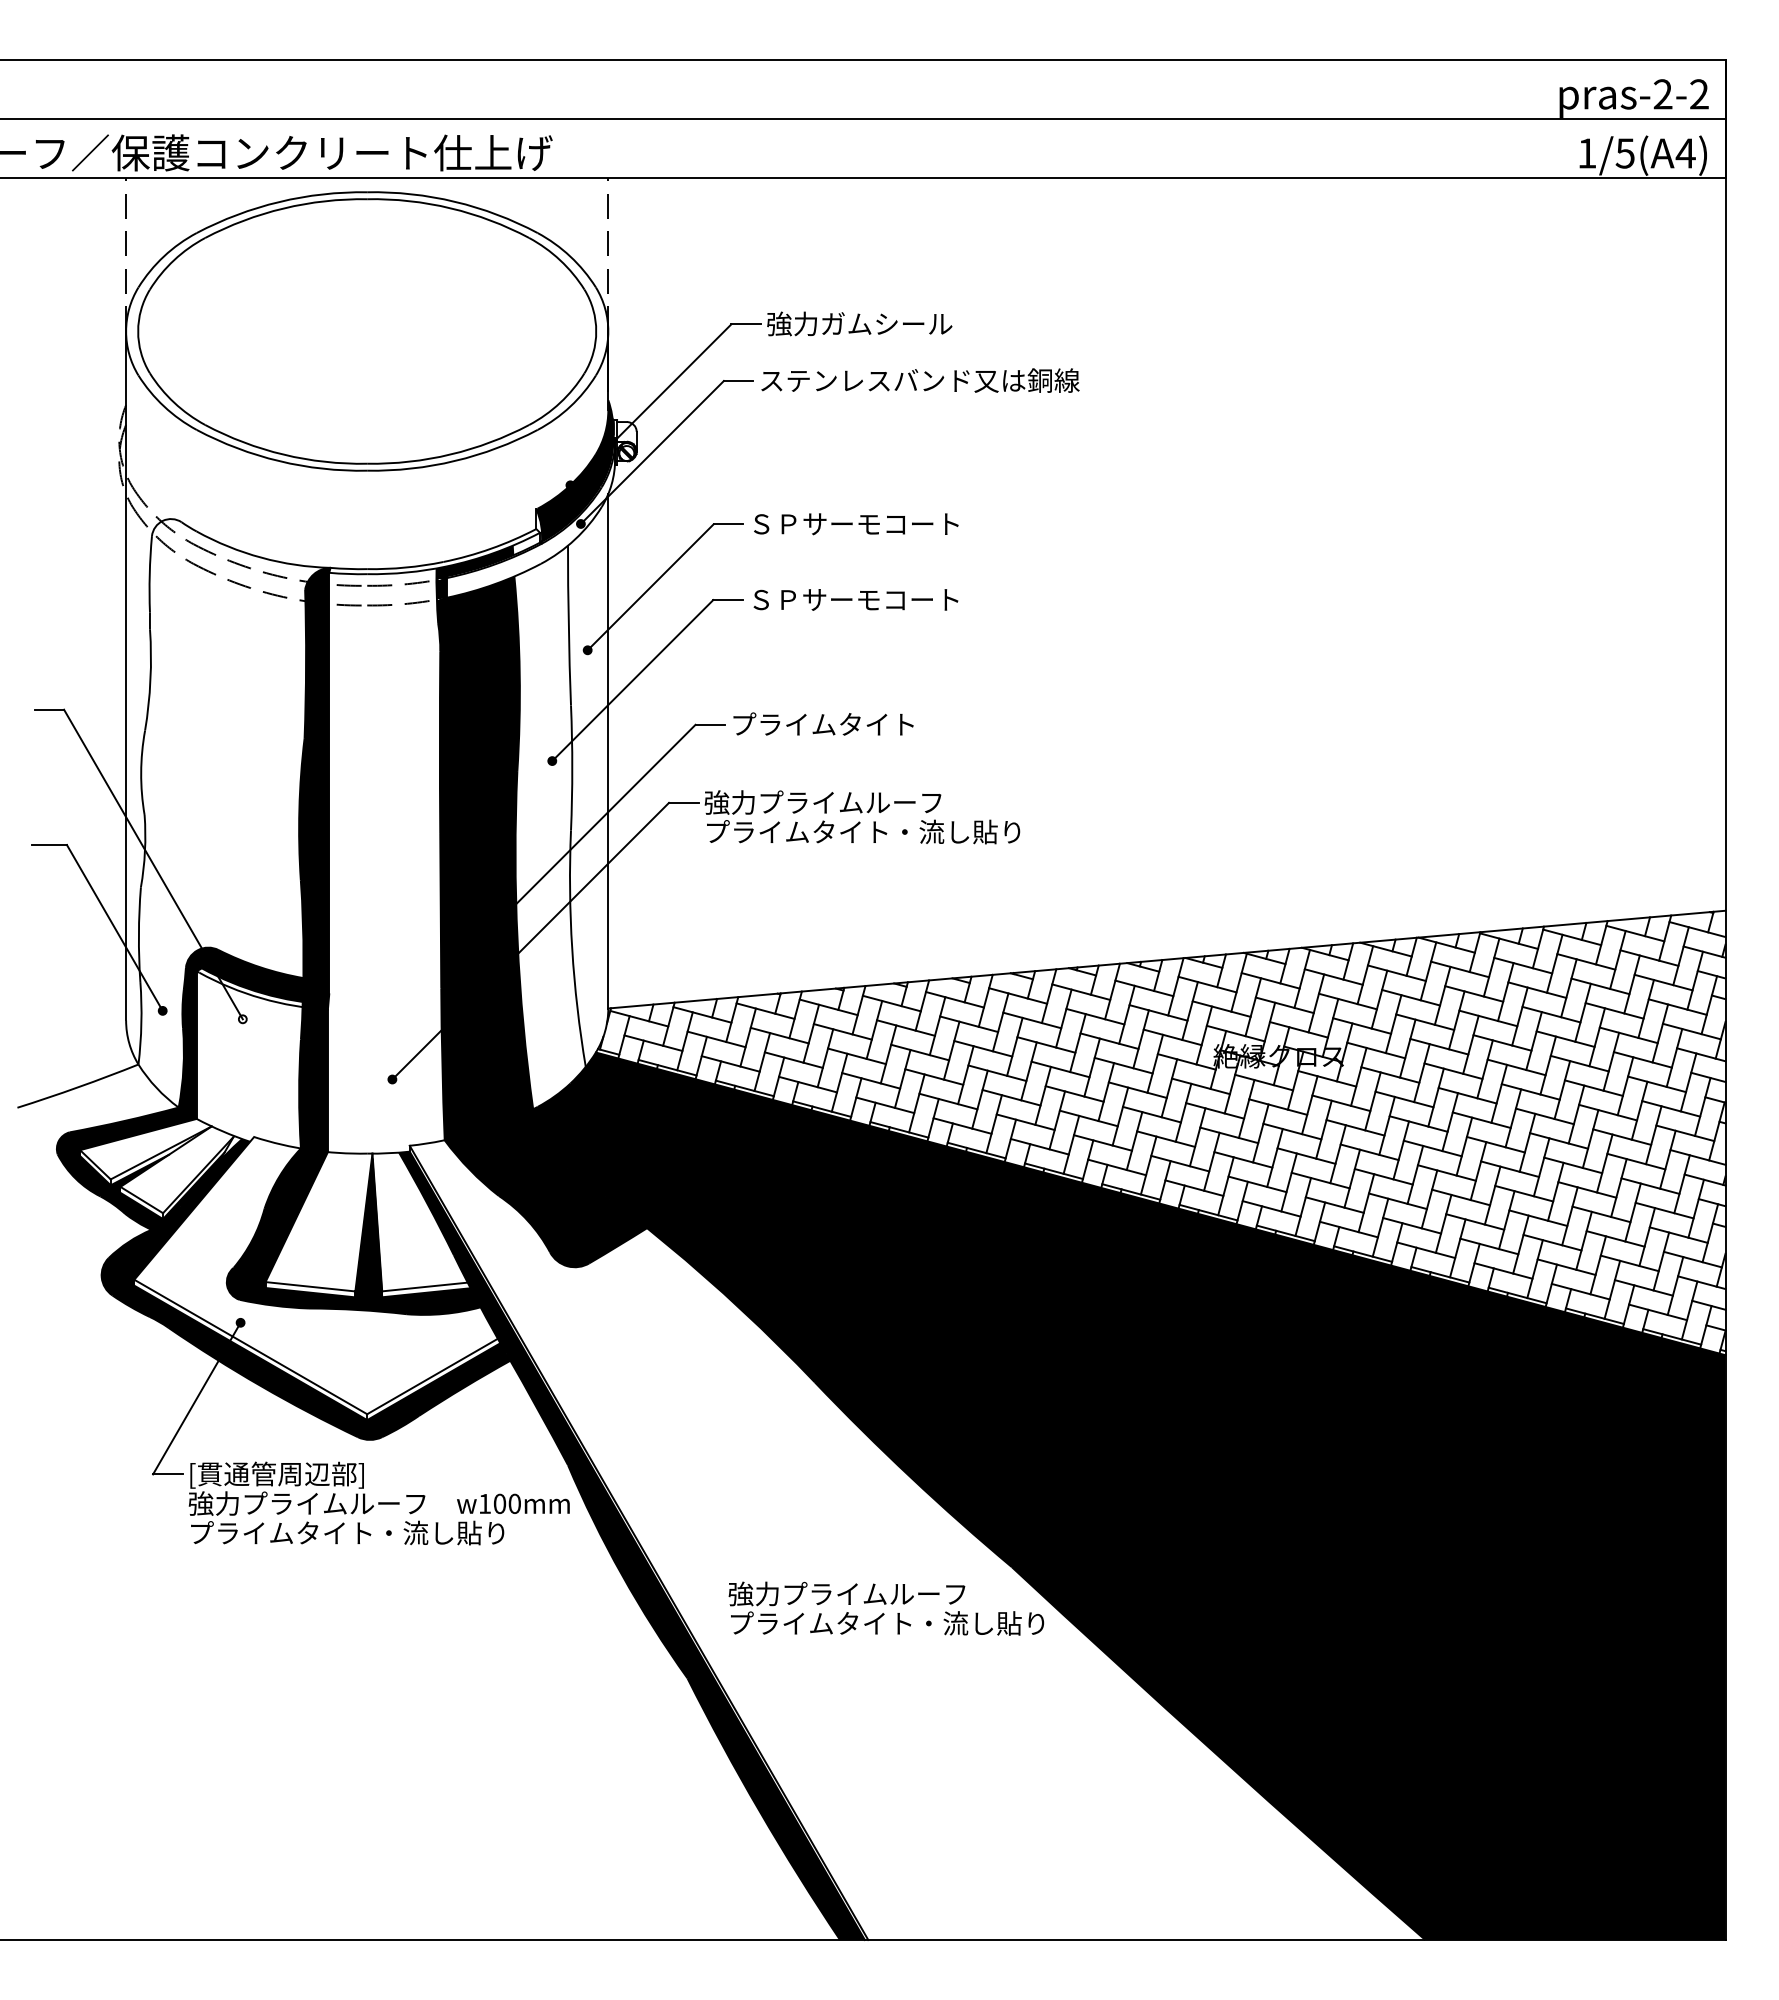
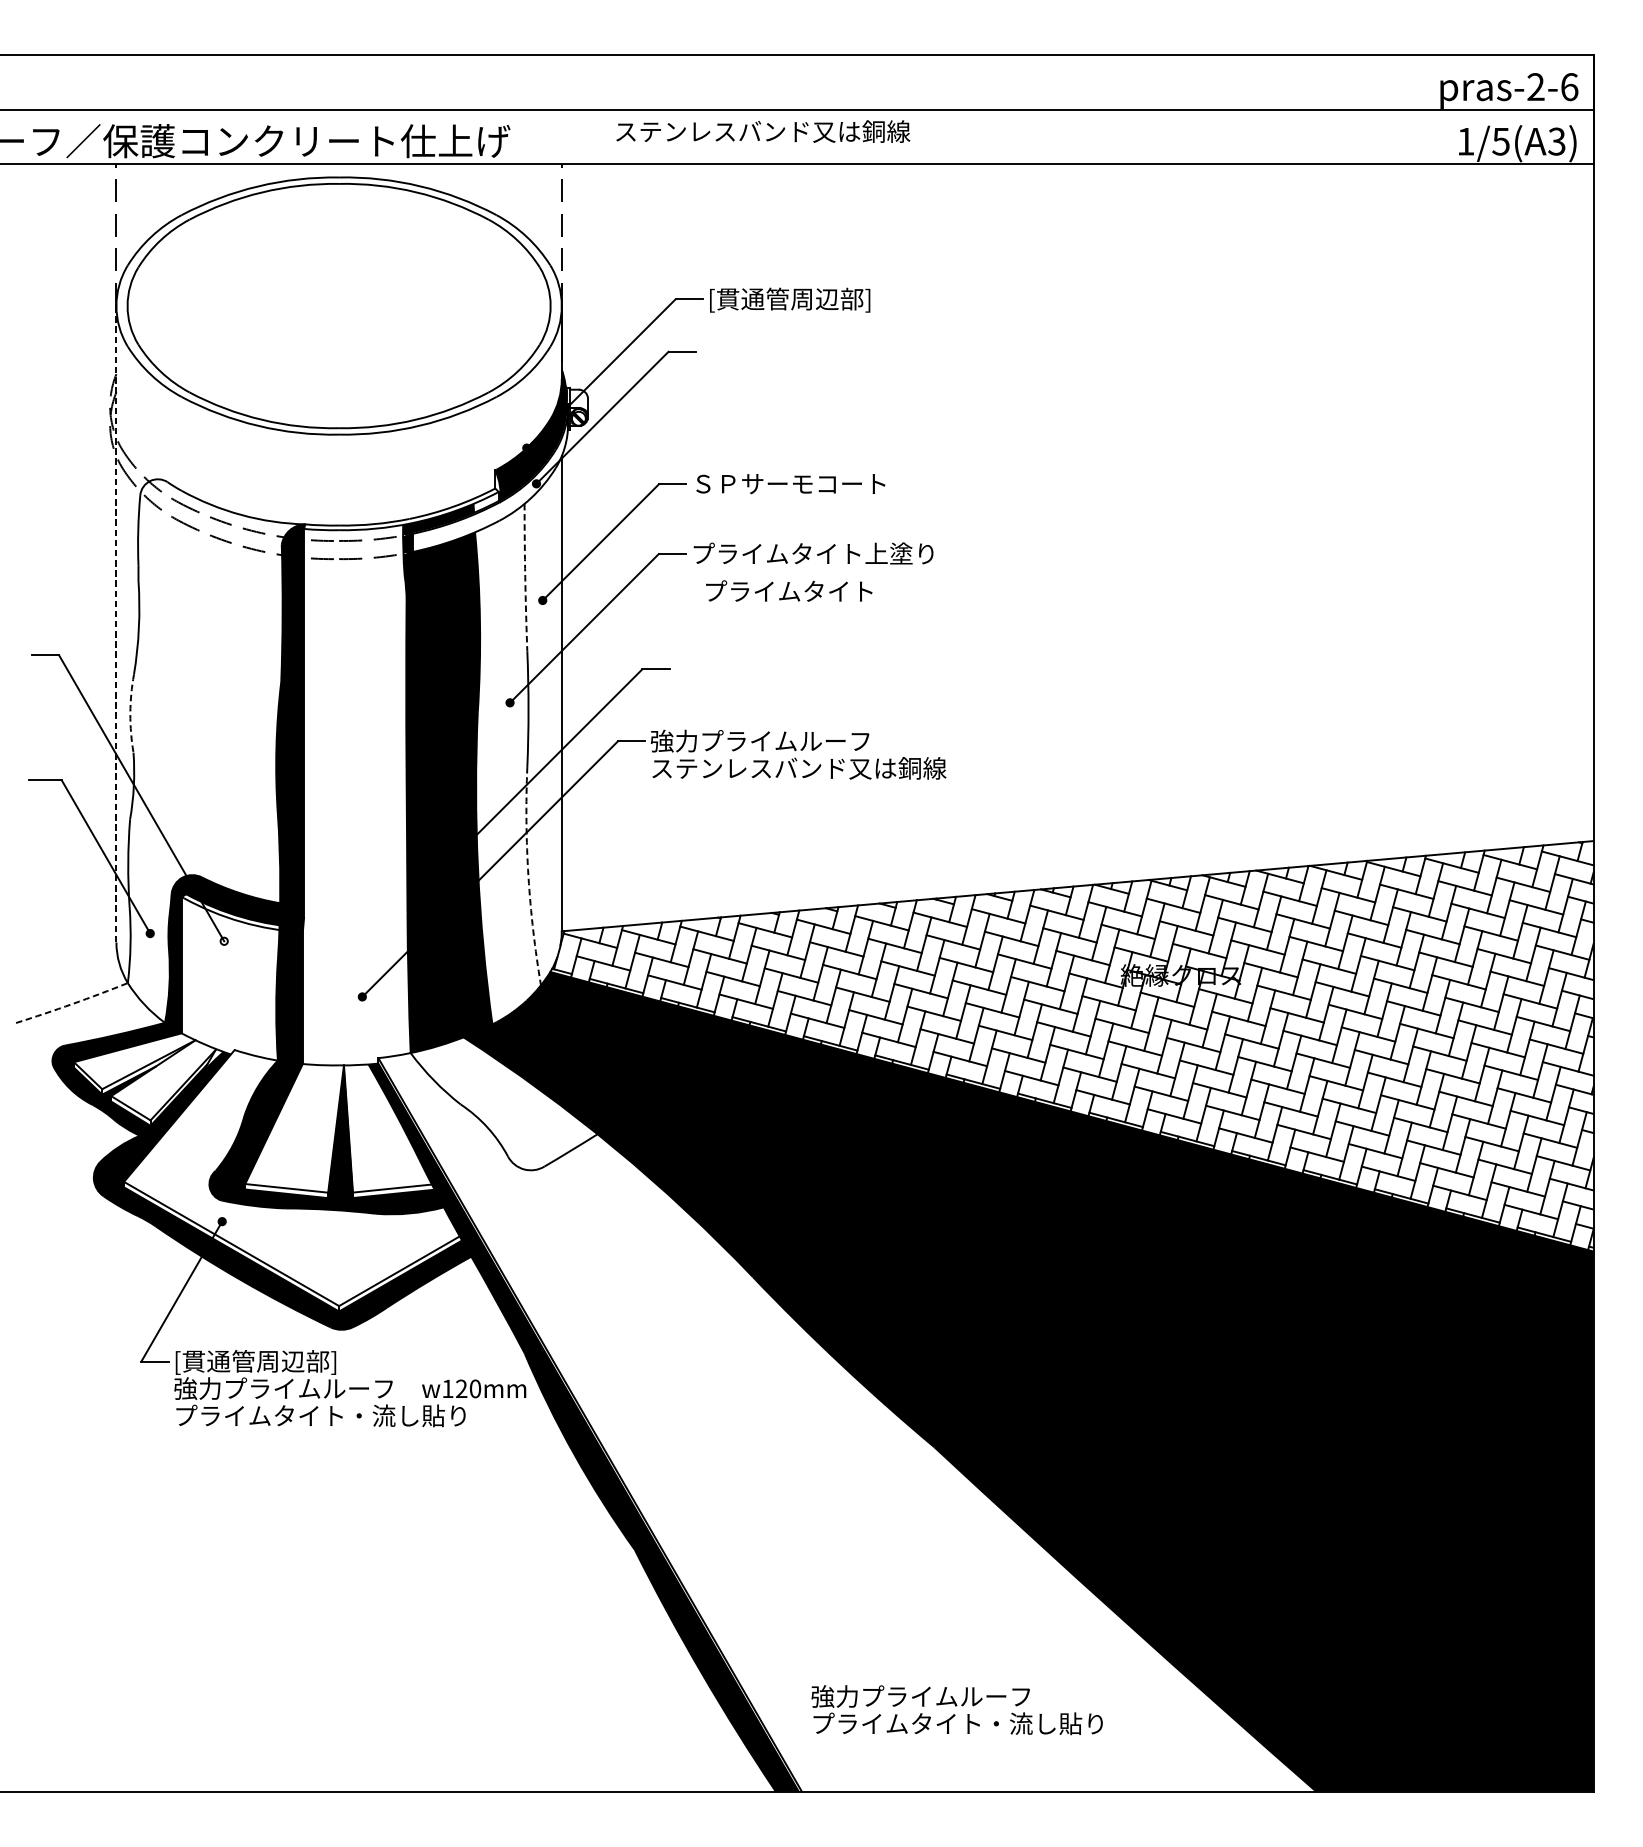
text: (1699, 94) -> (1569, 87), pras-2-2 -> pras-2-6
text: (1685, 153) -> (1556, 141), 1/5(A4) -> 1/5(A3)
text: (859, 324) -> (793, 299), 強力ガムシール -> [貫通管周辺部]
text: (920, 380) -> (763, 131), moved
text: (880, 599) -> (813, 553), ＳＰサーモコート -> プライムタイト上塗り
arc: (568, 625) -> (525, 577), solid -> dashed
line: (126, 676) -> (116, 624), solid -> dashed
text: (823, 723) -> (789, 590), moved
arc: (141, 772) -> (130, 713), solid -> dashed
text: (865, 831) -> (799, 767), プライムタイト・流し貼り -> ステンレスバンド又は銅線
arc: (572, 949) -> (528, 876), solid -> dashed
arc: (78, 1087) -> (72, 1004), solid -> dashed
fill: (545, 1195) -> (503, 1104), removed
text: (499, 1503) -> (461, 1388), w100mm -> w120mm
text: (886, 1608) -> (957, 1709), moved

